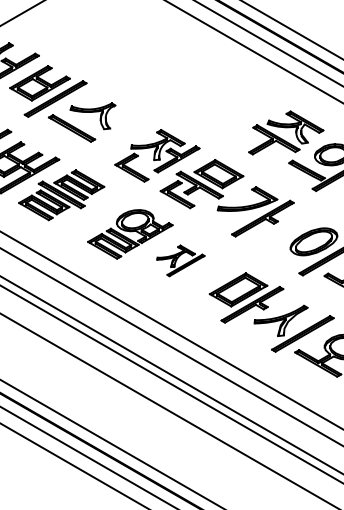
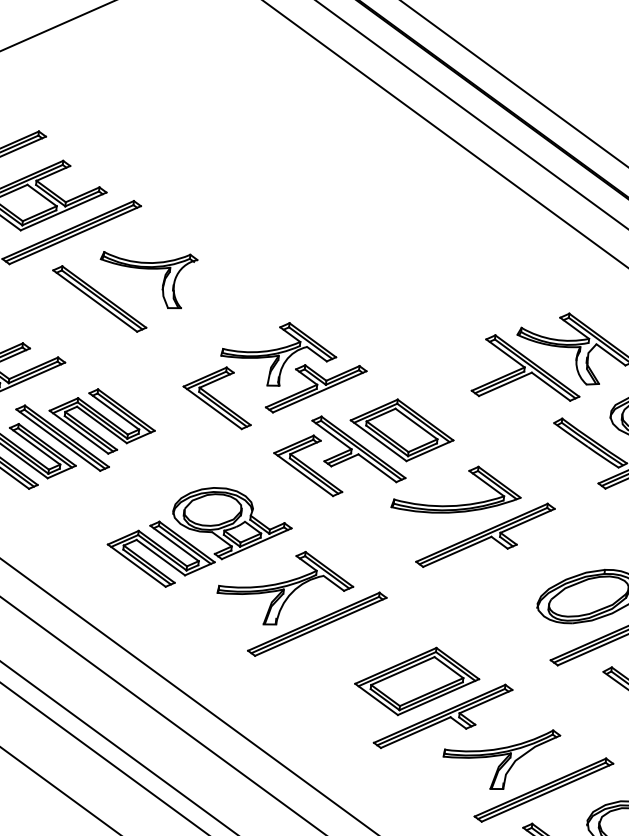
part: (180, 260) -> (300, 605), size x1.67

